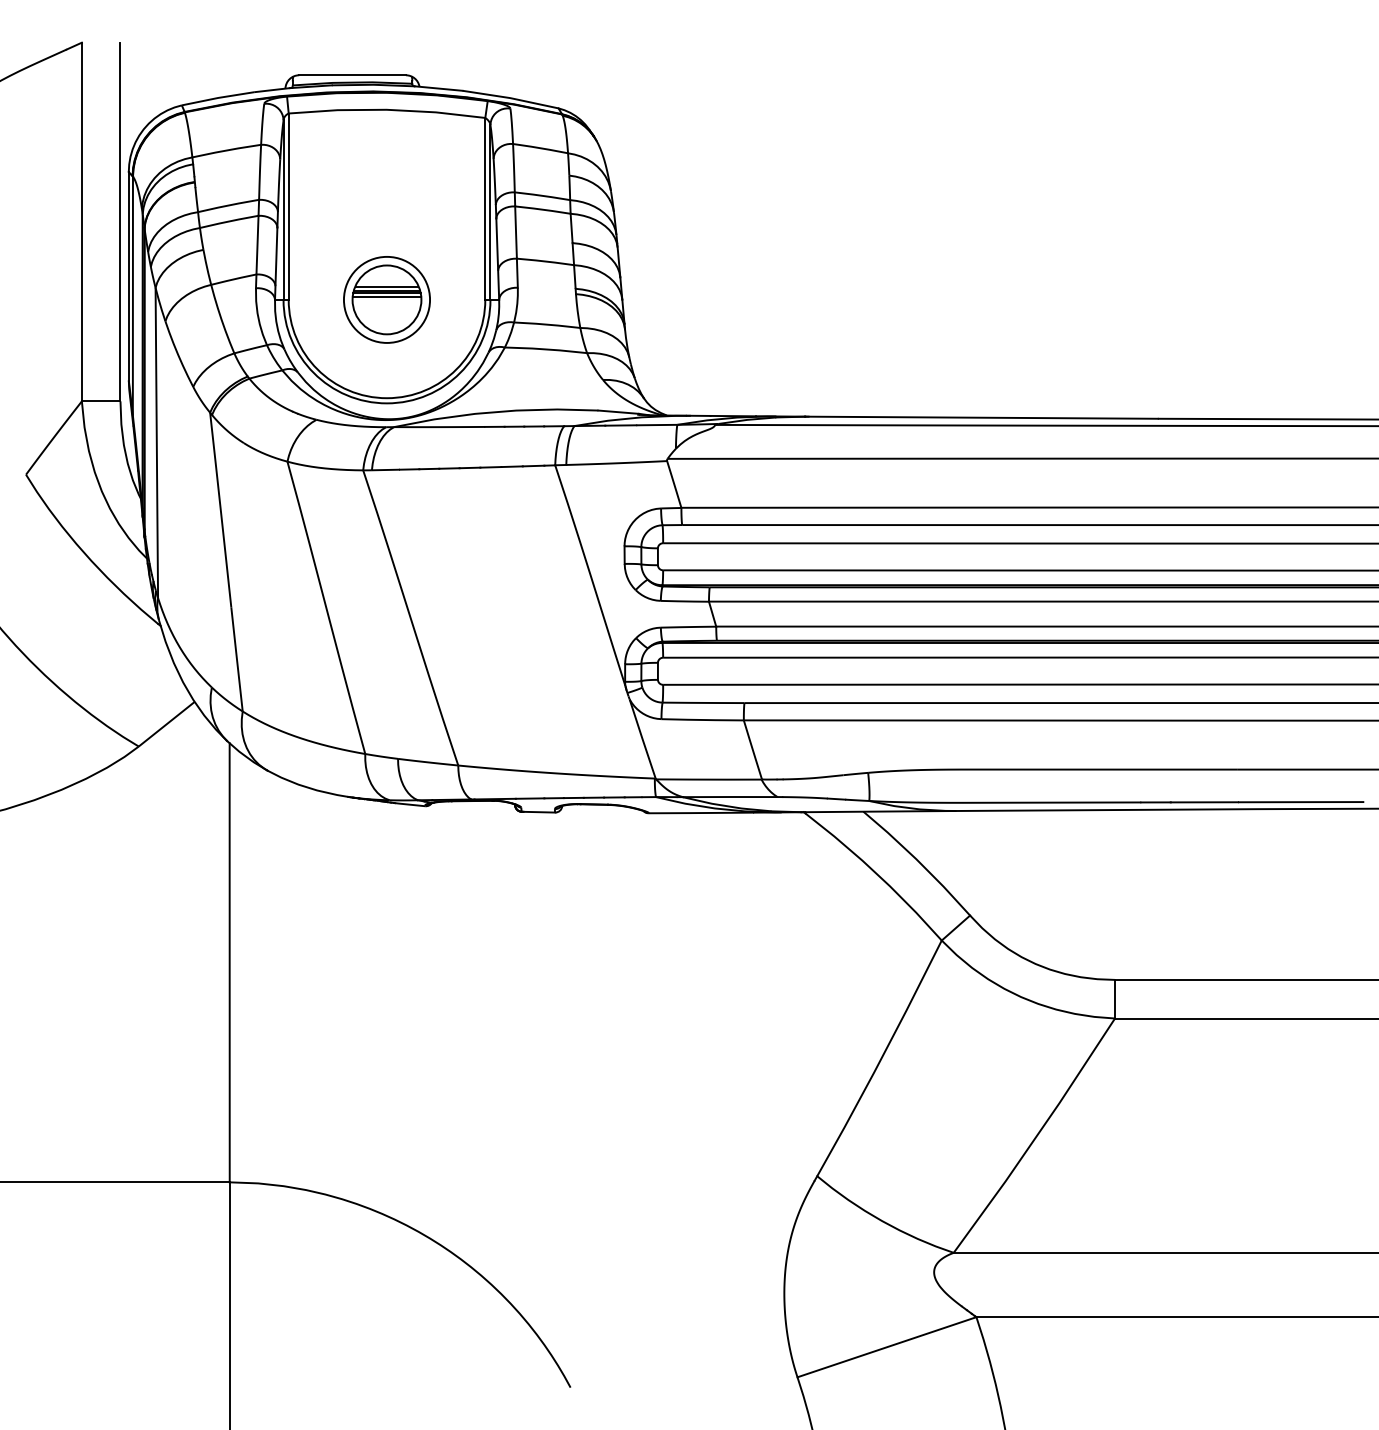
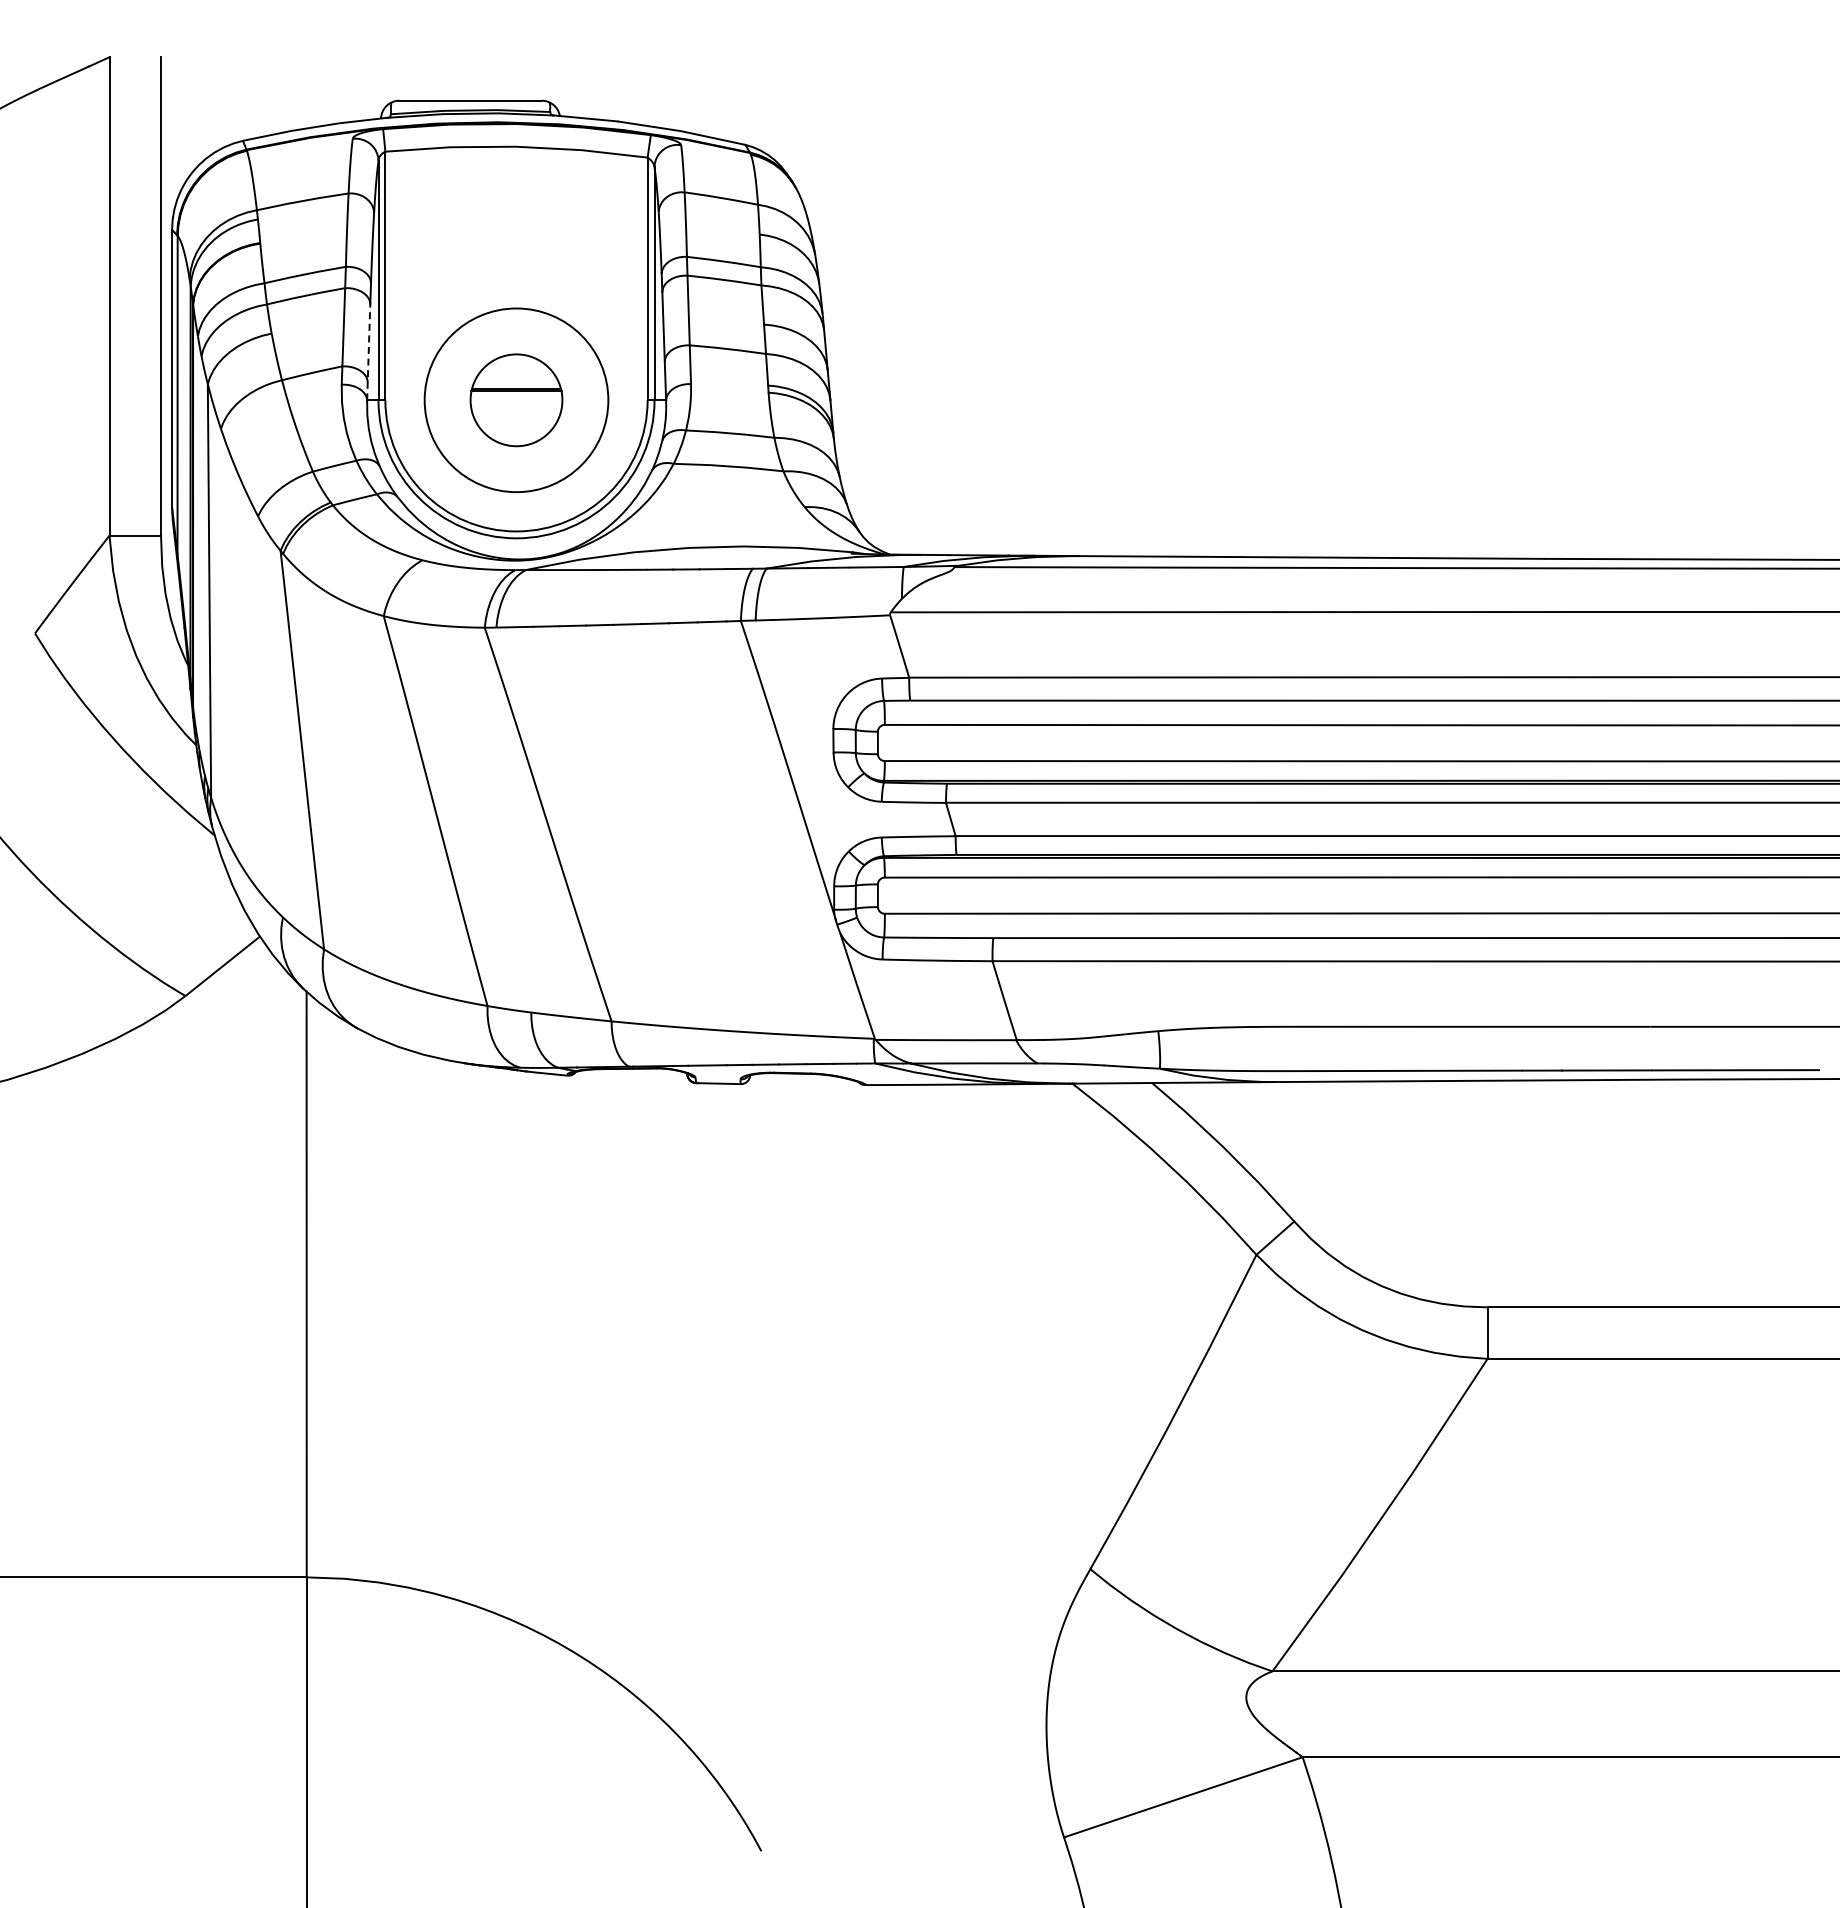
line: (276, 263) -> (368, 351), solid -> dashed
line: (386, 287) -> (516, 383), removed
line: (386, 297) -> (516, 396), removed
circle: (386, 299) -> (516, 399), size x1.6

